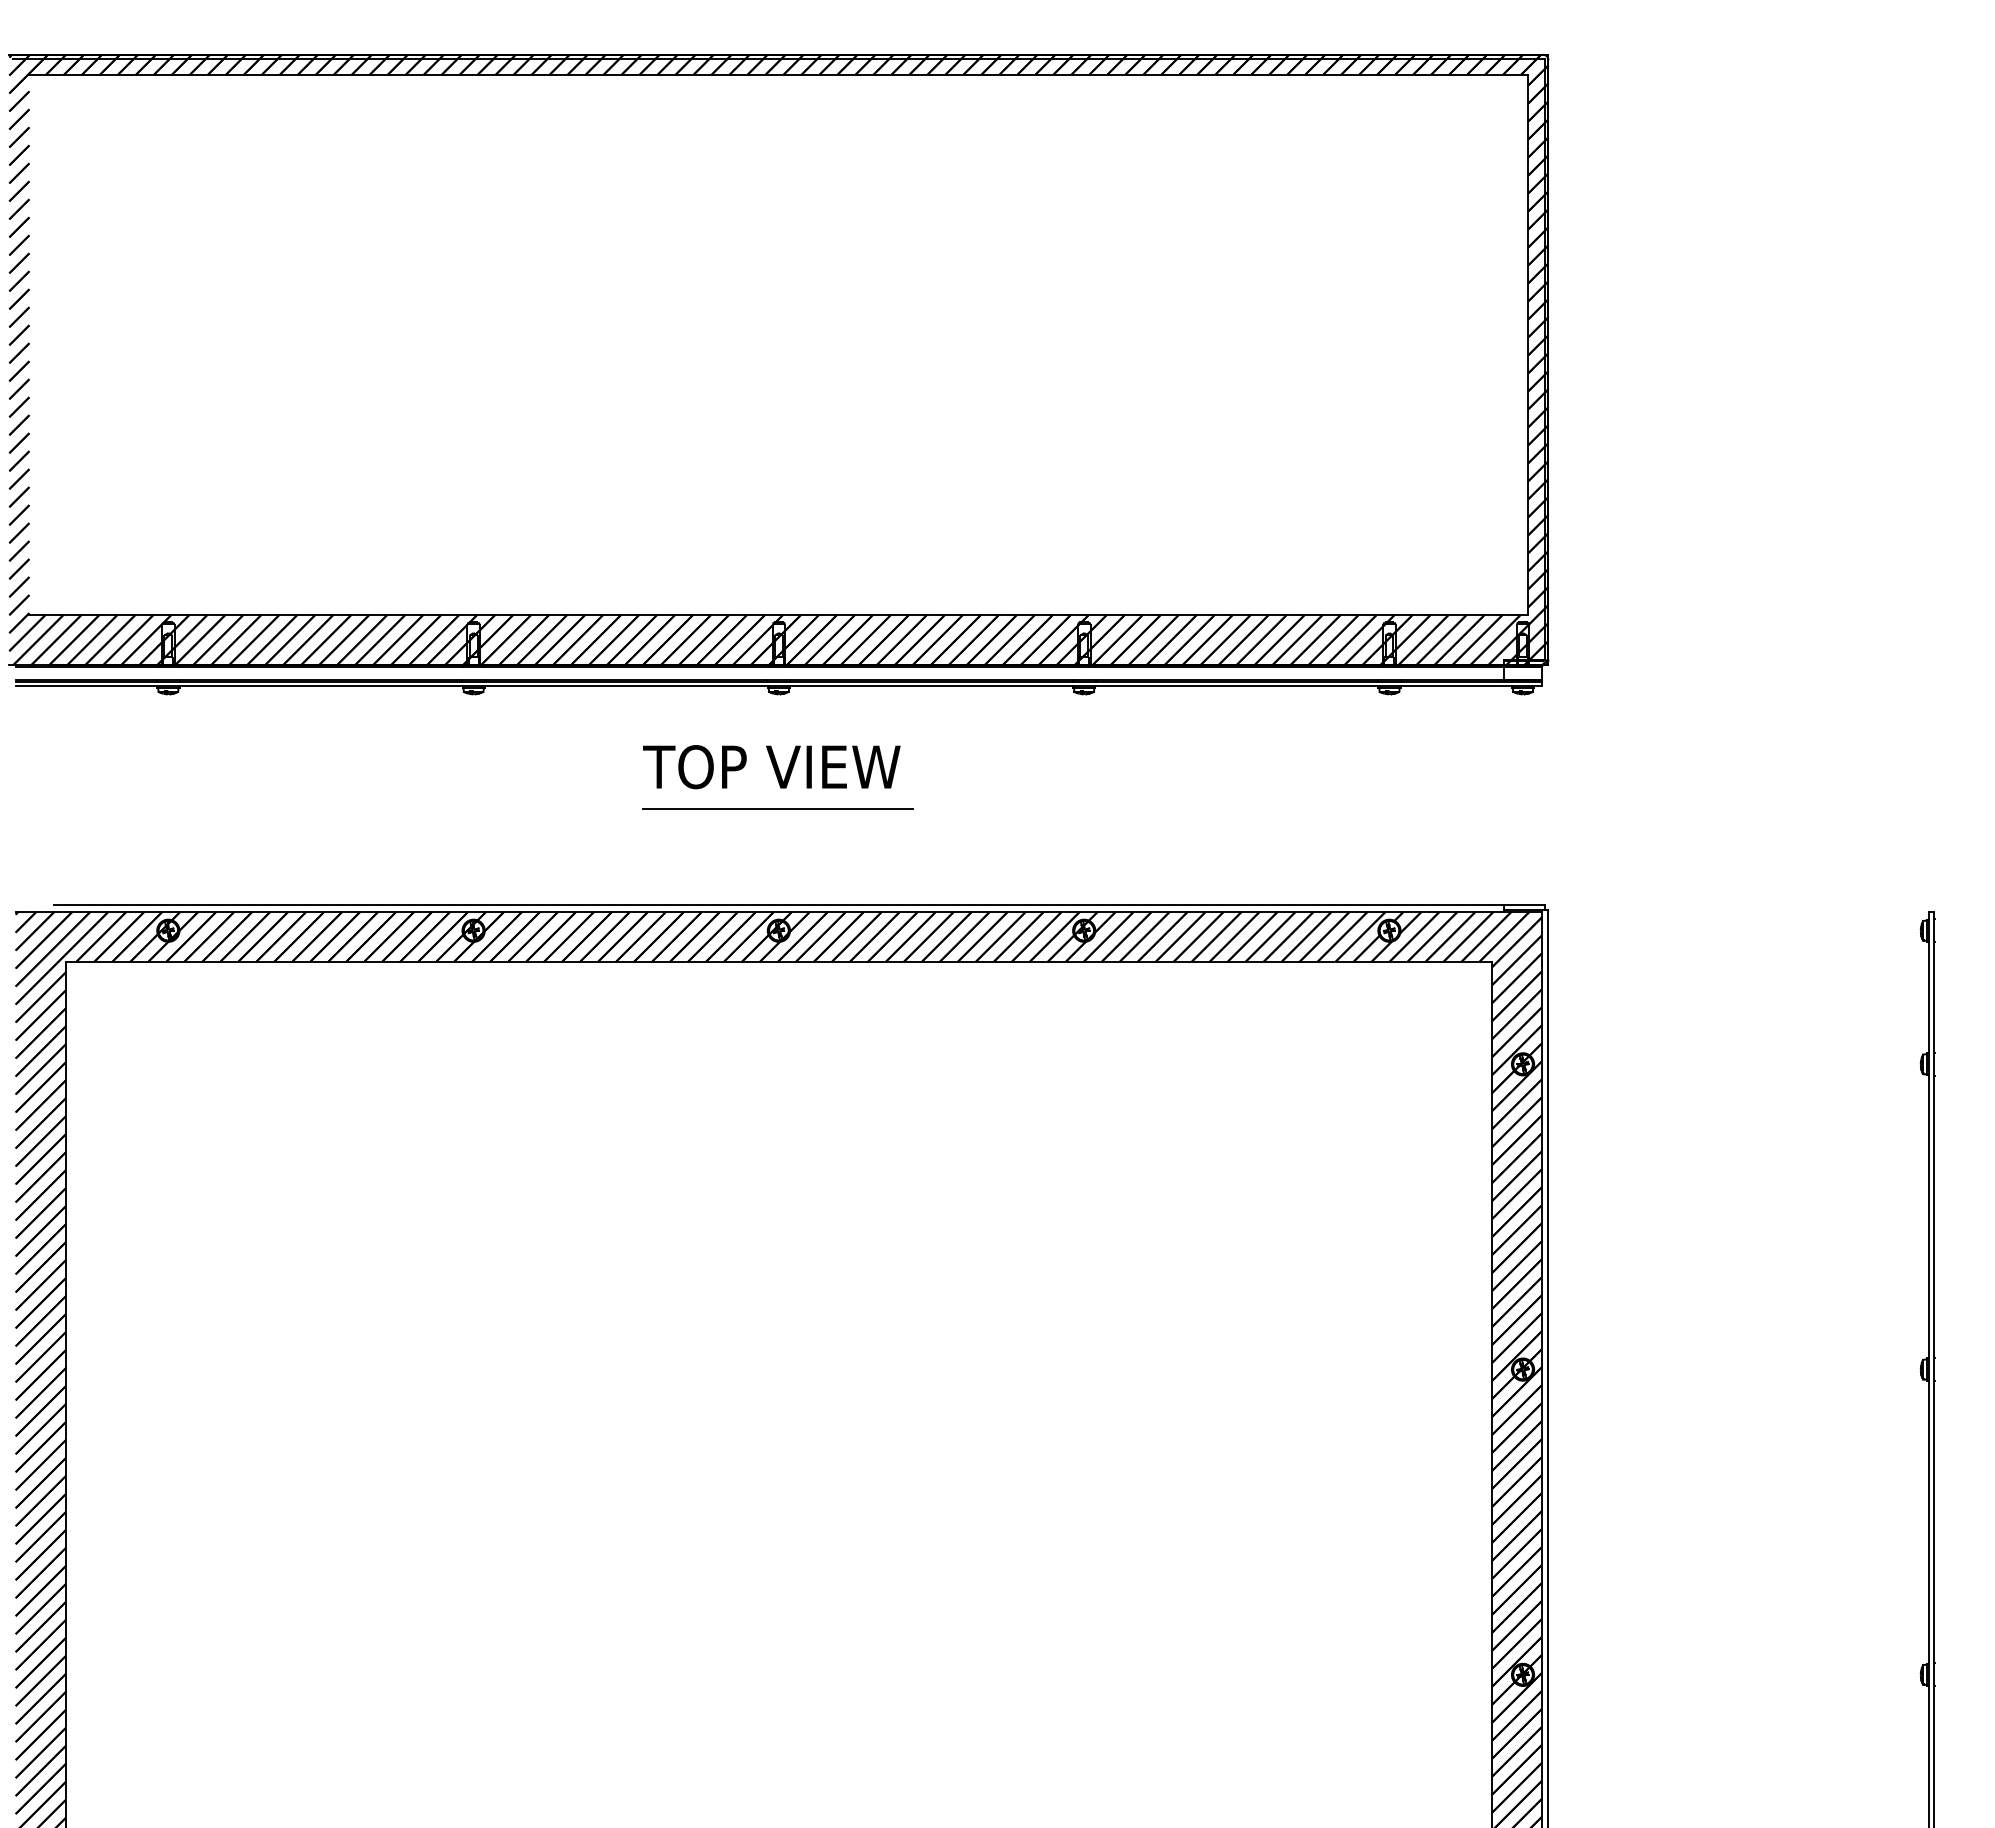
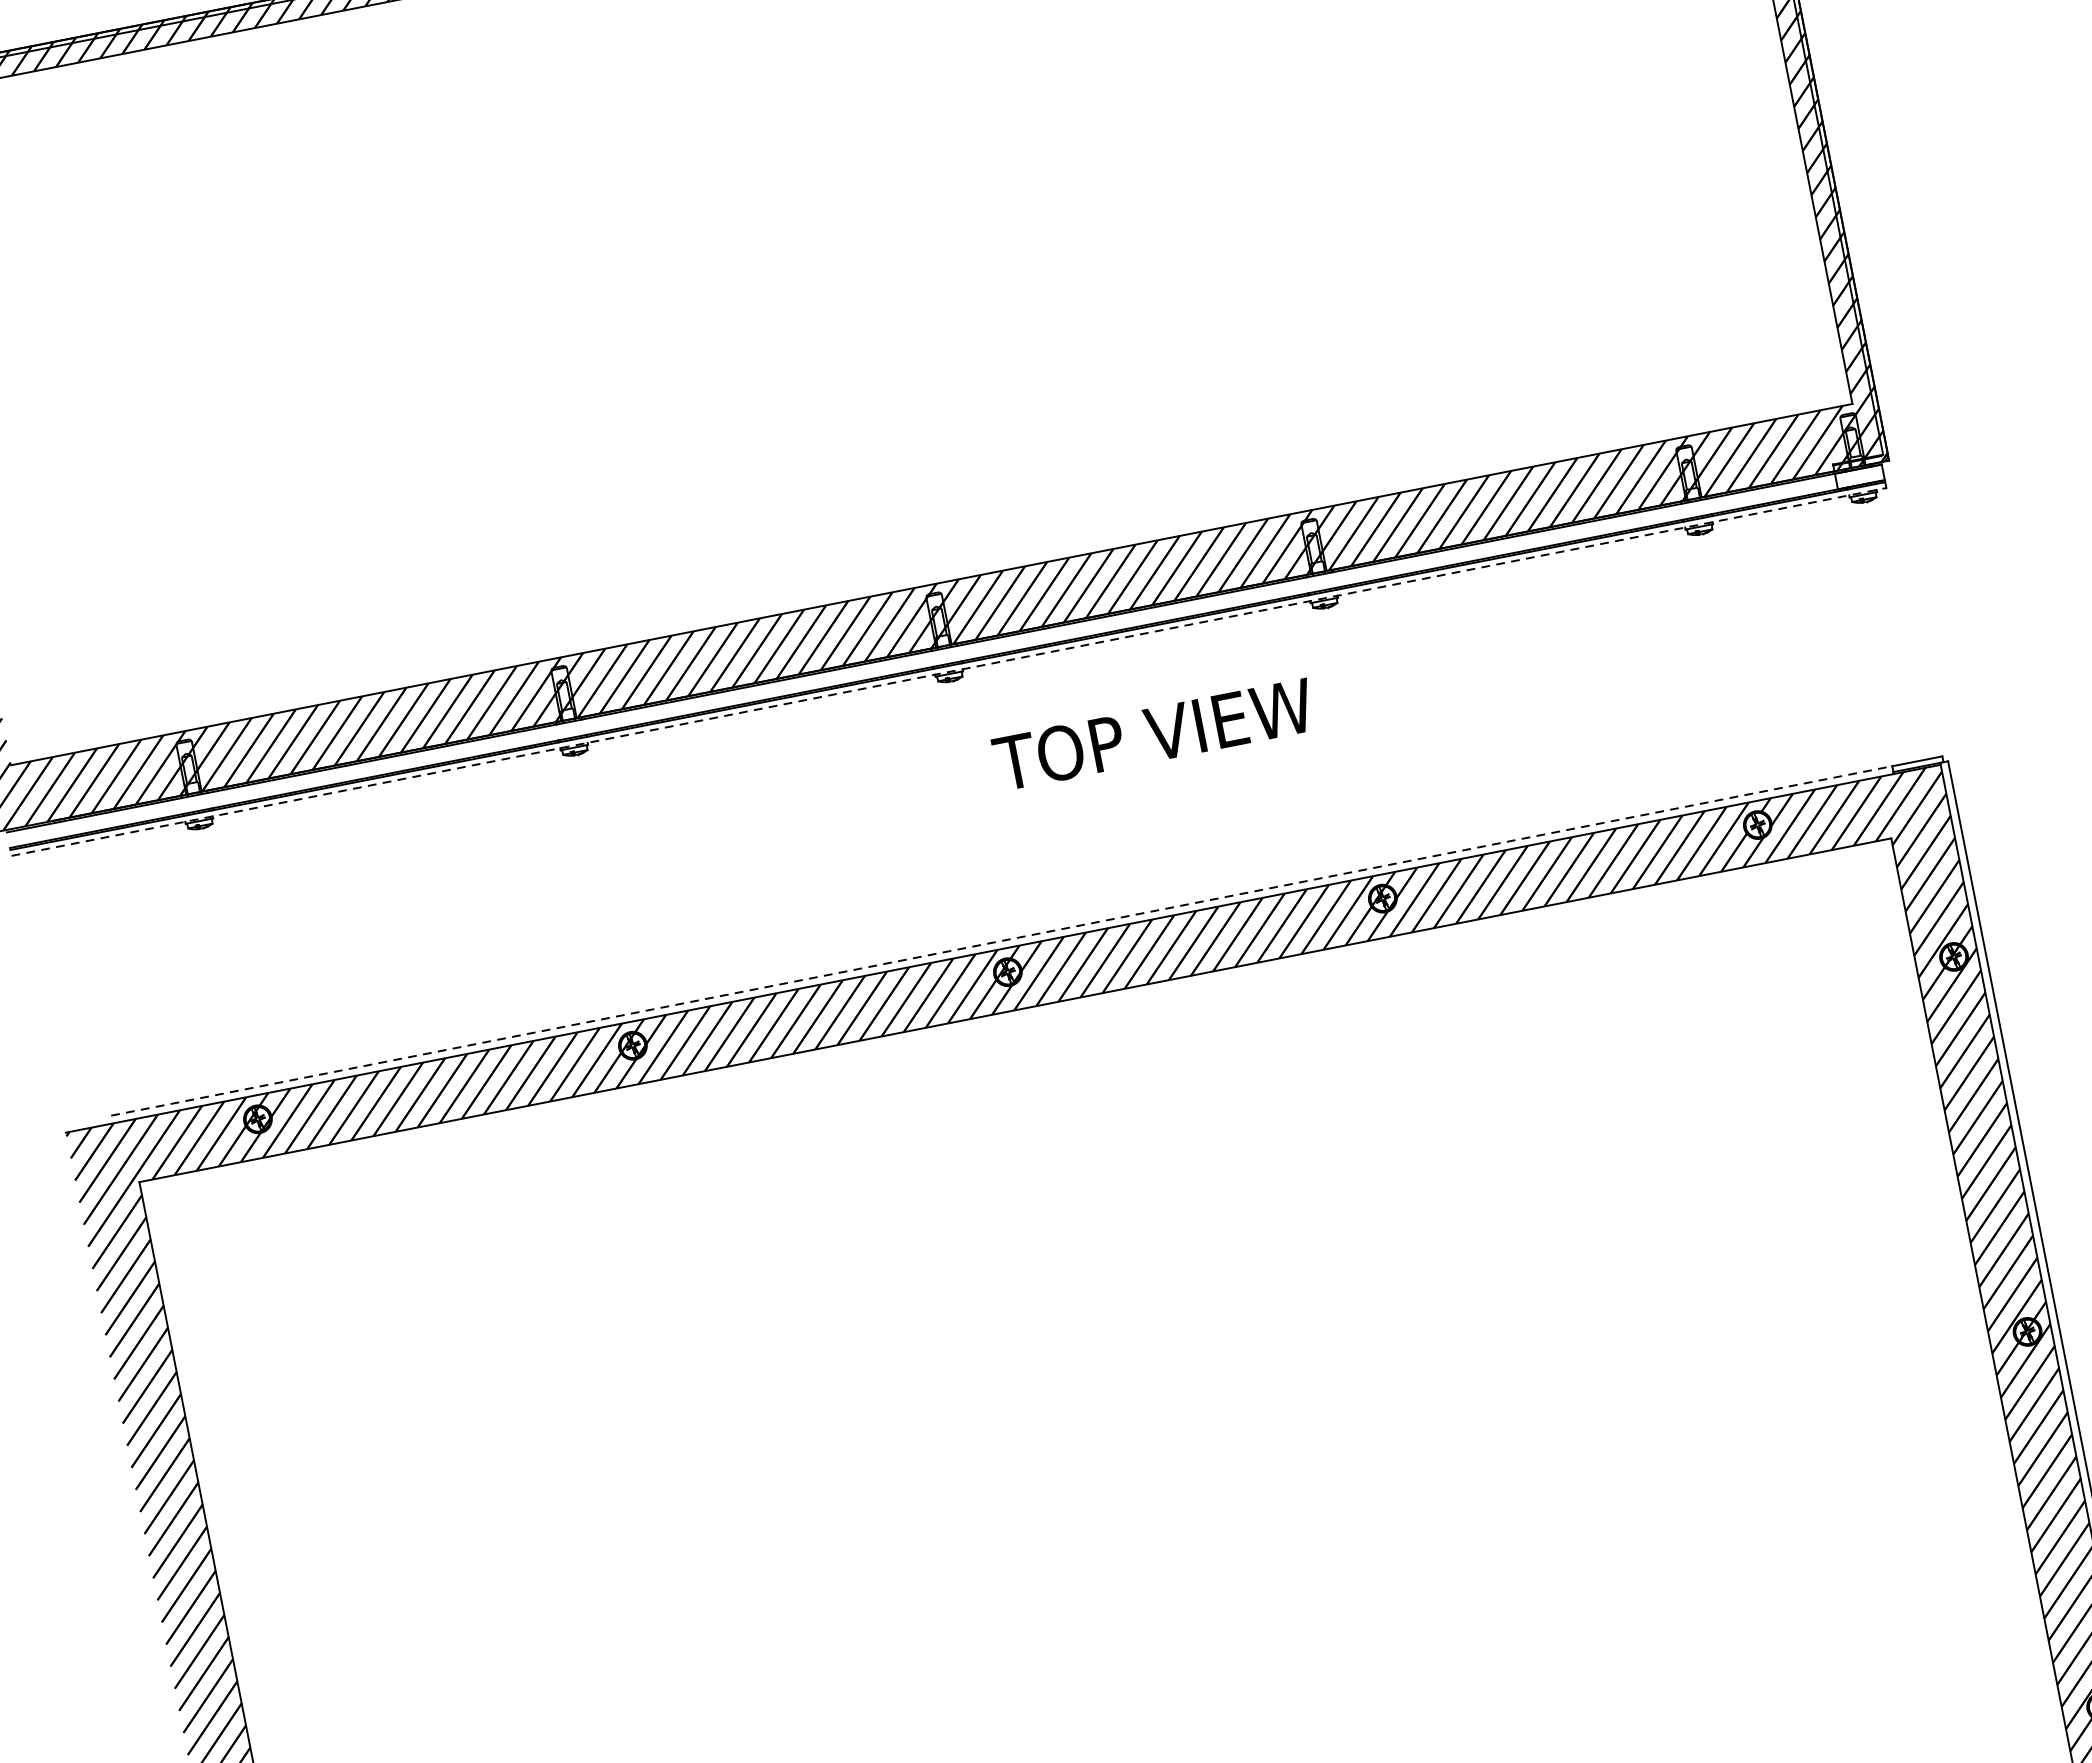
line: (779, 686) -> (949, 672), solid -> dashed
text: (771, 767) -> (1153, 735), moved
line: (777, 809) -> (976, 823), removed
line: (779, 905) -> (1002, 941), solid -> dashed

